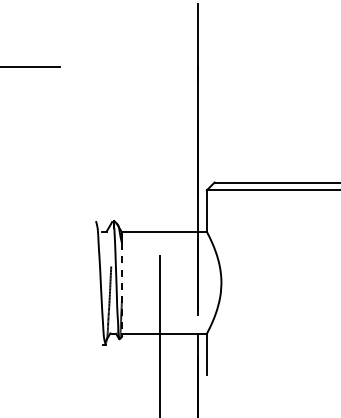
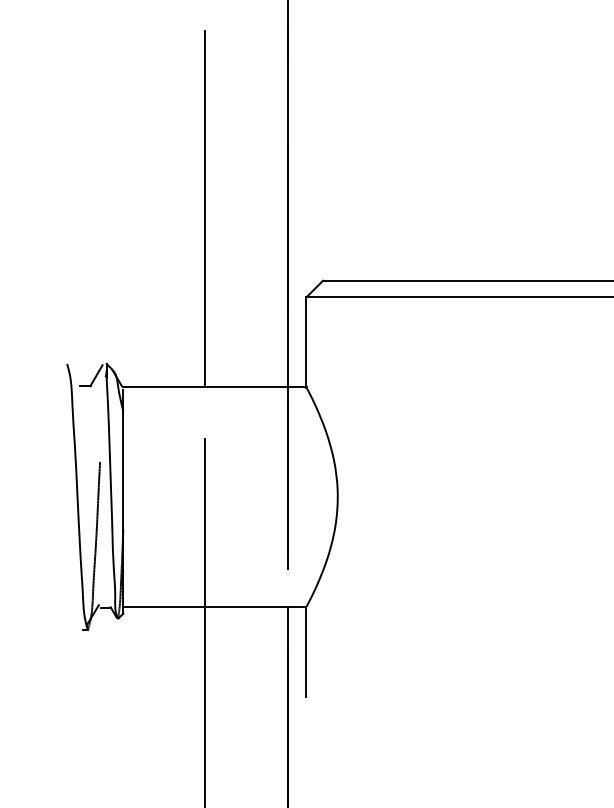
line: (159, 148) -> (204, 207), added
line: (122, 290) -> (124, 513), dashed -> solid

